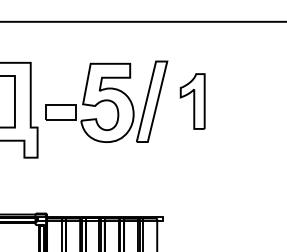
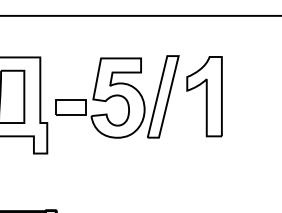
part: (192, 101) -> (204, 96), size x1.43

